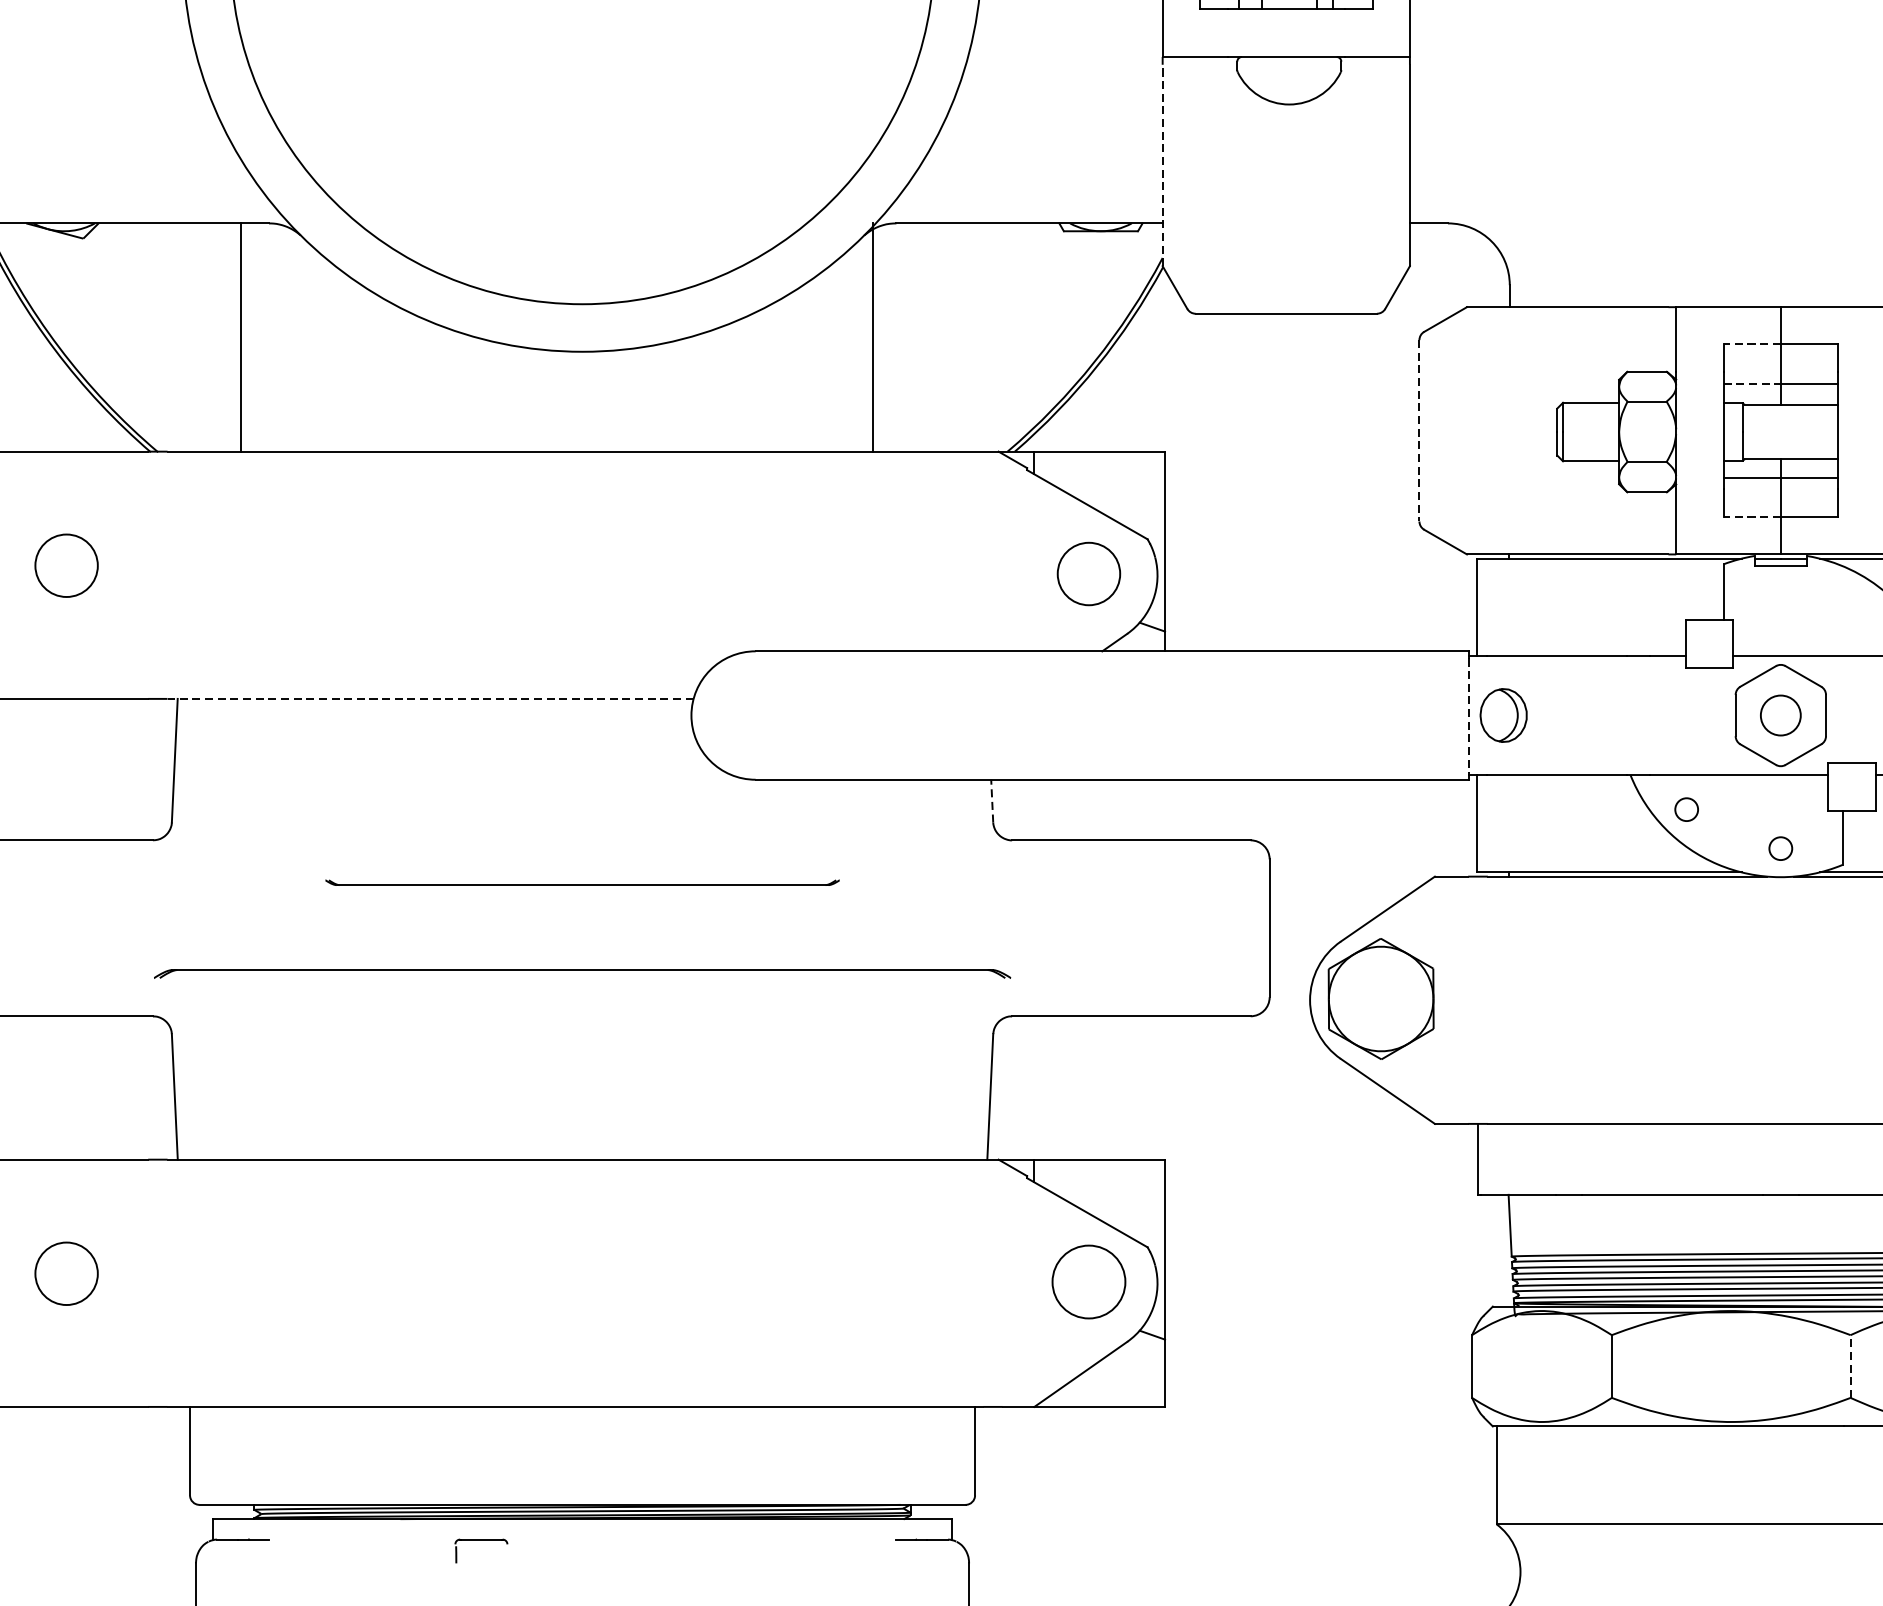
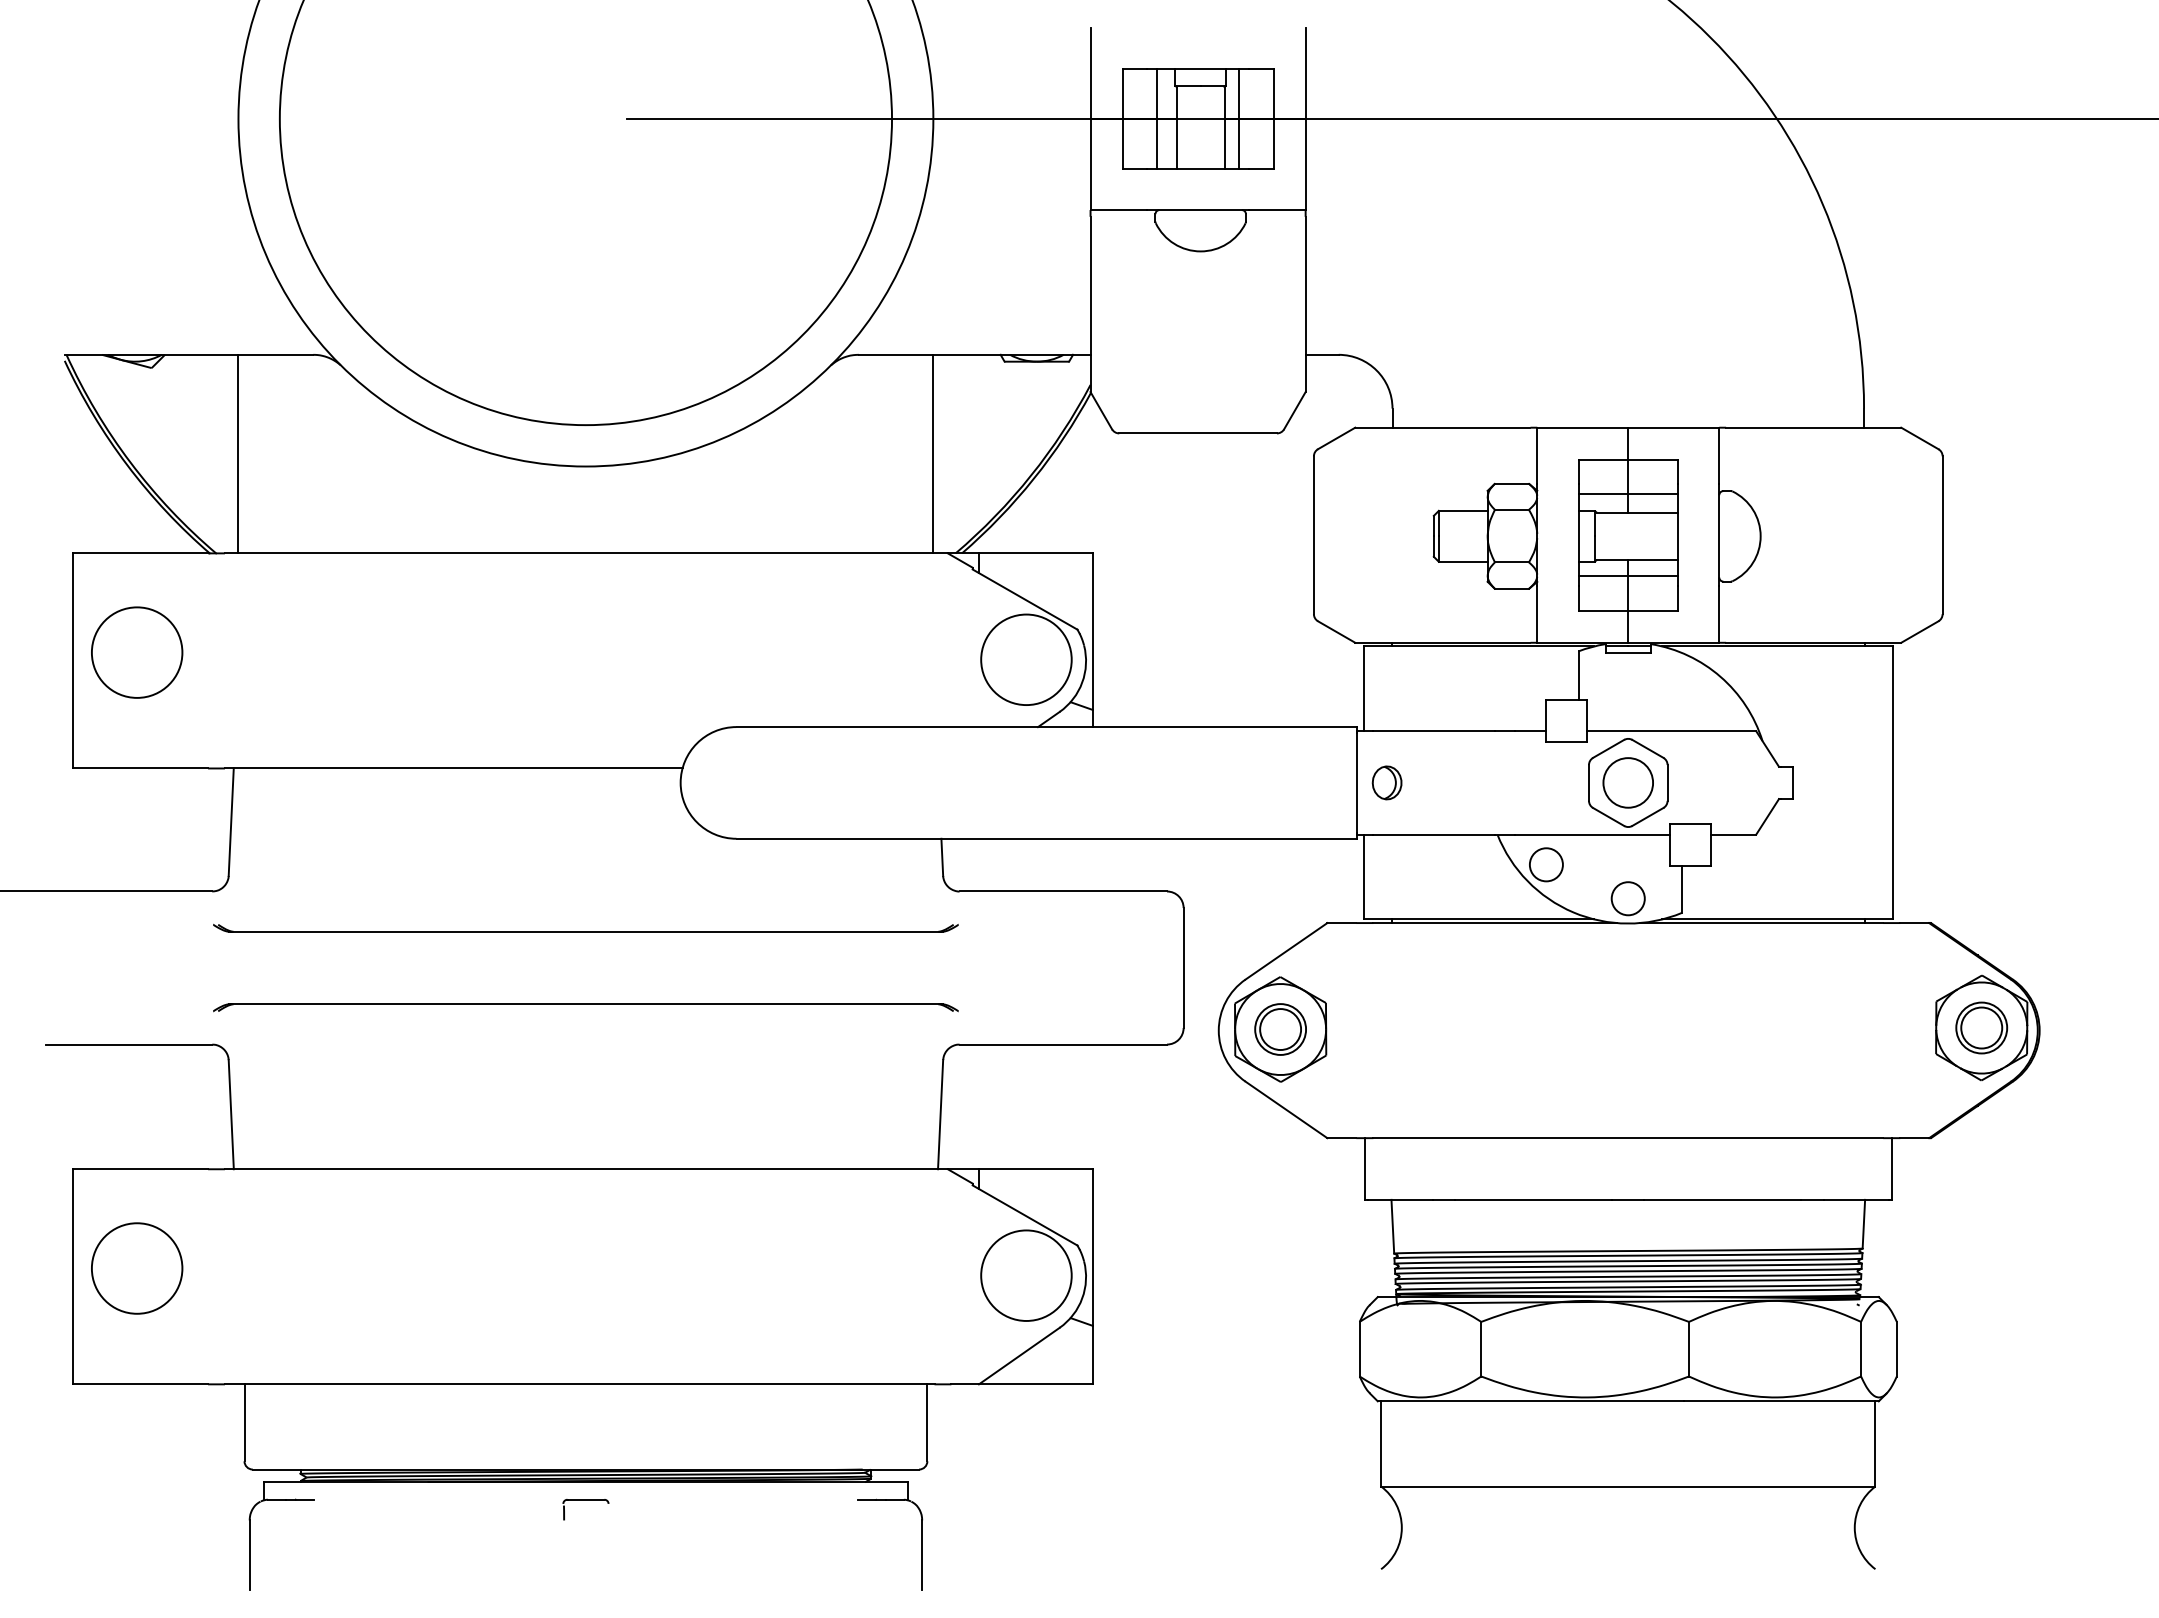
line: (1162, 165) -> (1090, 304), dashed -> solid
line: (240, 336) -> (238, 453), moved
line: (872, 336) -> (933, 453), moved
line: (1752, 343) -> (1603, 459), dashed -> solid
line: (1752, 383) -> (1603, 494), dashed -> solid
line: (1418, 431) -> (1313, 535), dashed -> solid
line: (1752, 517) -> (1603, 610), dashed -> solid
circle: (65, 565) -> (136, 652), size x1.67
circle: (1089, 573) -> (1026, 659), size x1.67
line: (430, 698) -> (453, 768), dashed -> solid
line: (1468, 715) -> (1356, 782), dashed -> solid
part: (1502, 715) -> (1386, 782), size x0.71
circle: (1781, 715) -> (1628, 782), size x1.43
line: (992, 801) -> (942, 857), dashed -> solid
circle: (1685, 809) -> (1545, 864), size x1.67
circle: (1779, 848) -> (1627, 898), size x1.67
part: (582, 882) -> (585, 928), size x1.67
part: (1381, 998) -> (1280, 1029), added
circle: (65, 1273) -> (136, 1268), size x1.67
circle: (1089, 1281) -> (1026, 1275), size x1.43
line: (1850, 1365) -> (1688, 1348), dashed -> solid
part: (480, 1540) -> (585, 1500), moved

